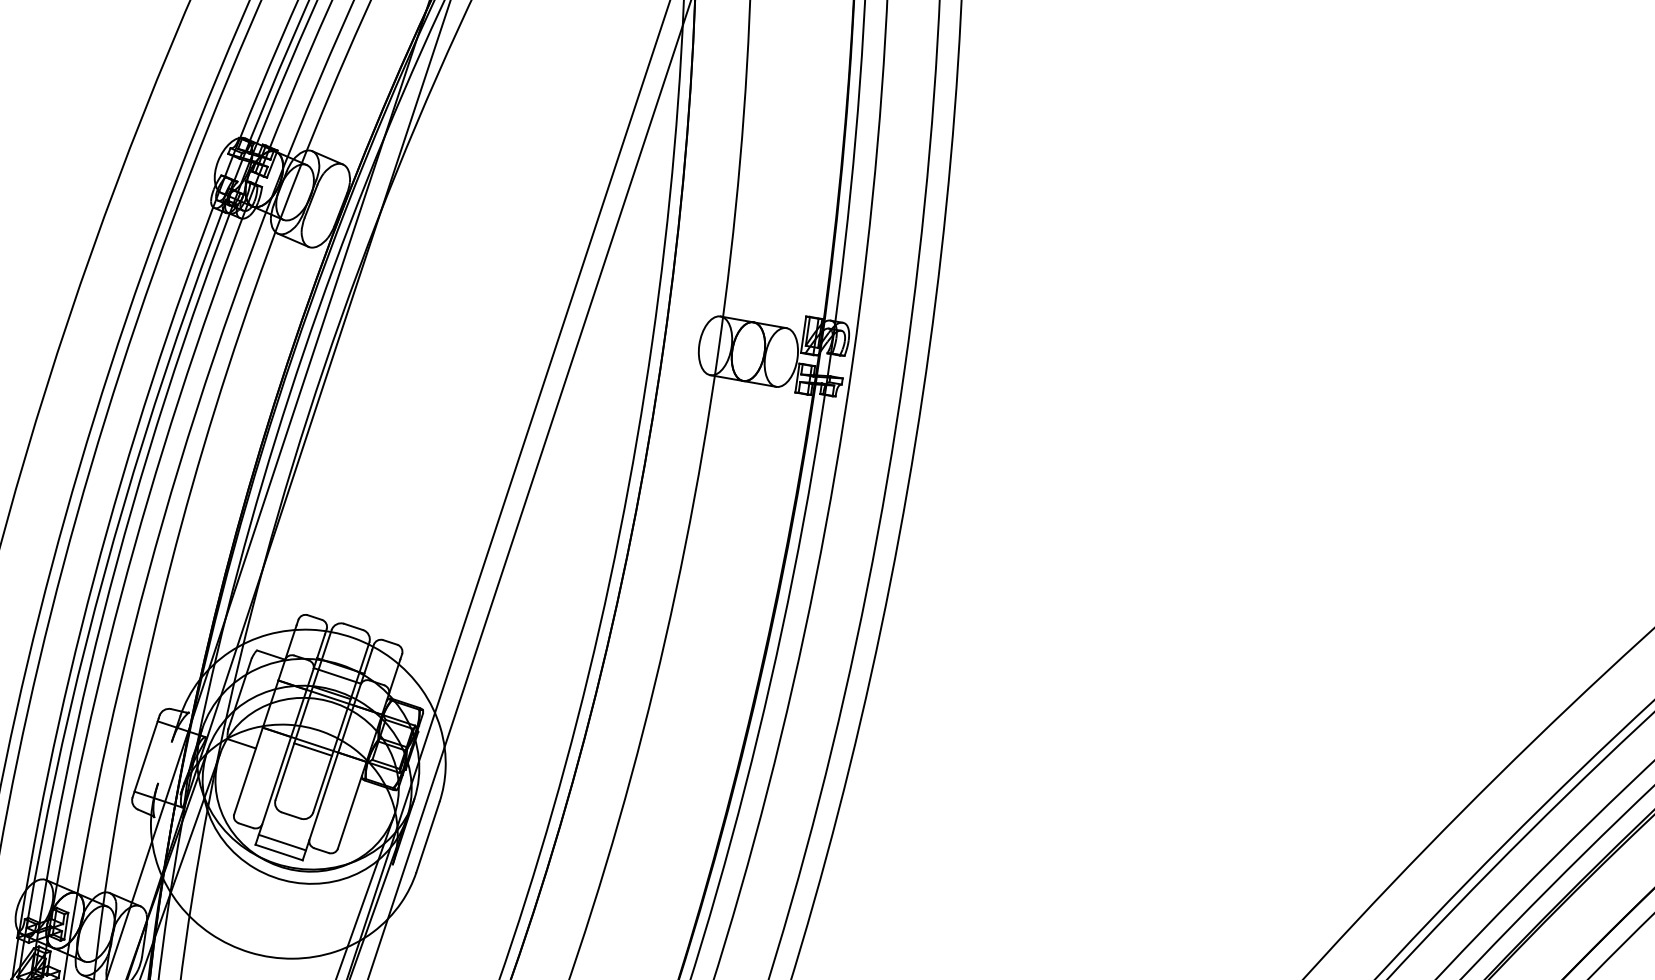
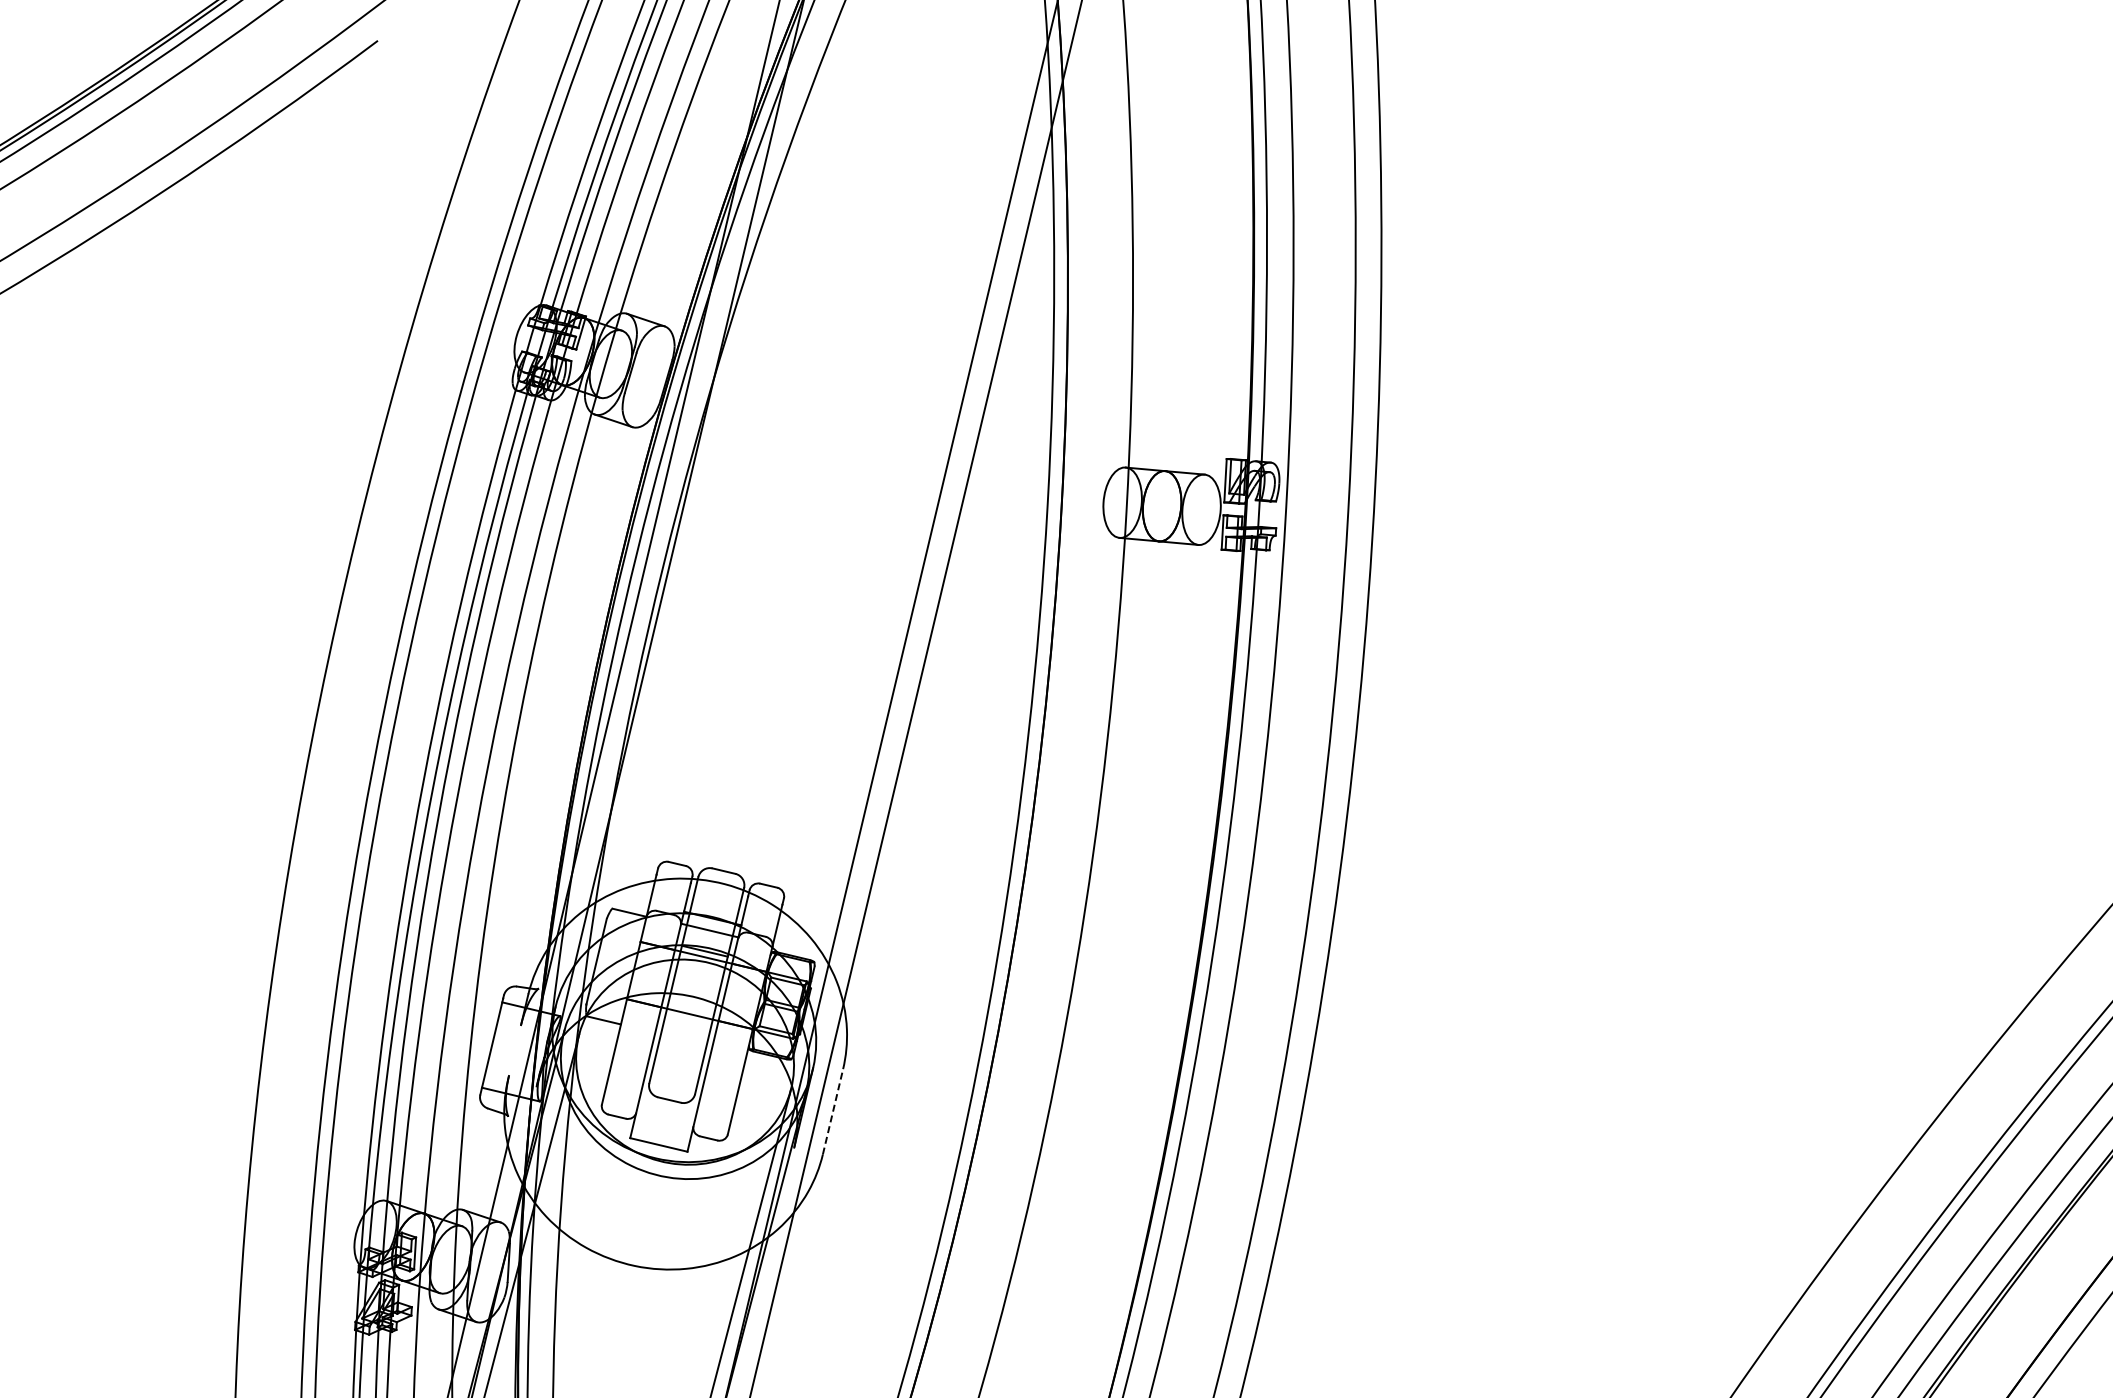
line: (313, 749) -> (688, 1019), removed
line: (428, 836) -> (833, 1111), solid -> dashed
line: (282, 842) -> (661, 1132), removed

